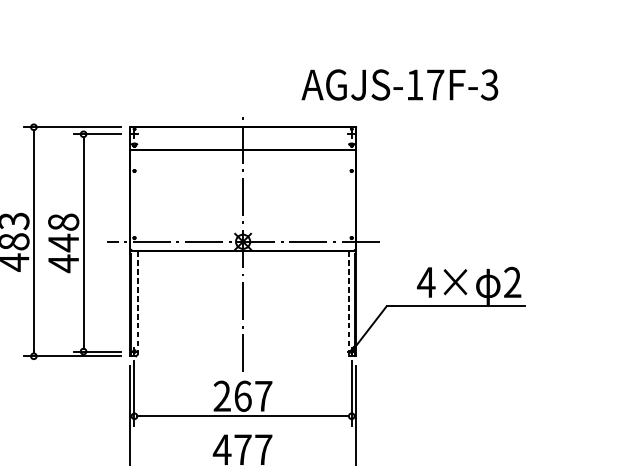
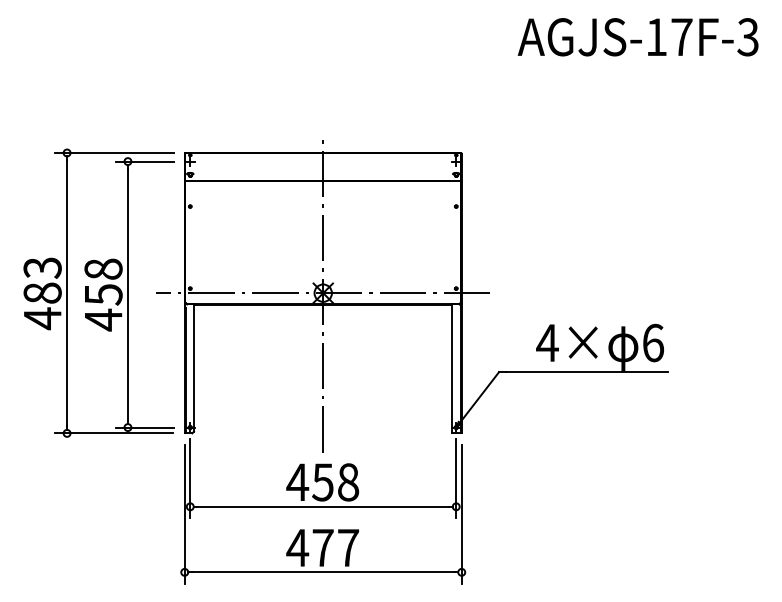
text: (399, 85) -> (637, 37), moved
text: (63, 242) -> (103, 294), 448 -> 458
text: (512, 282) -> (653, 342), 2 -> 6
line: (137, 303) -> (194, 368), dashed -> solid
line: (348, 303) -> (452, 368), dashed -> solid
text: (242, 396) -> (322, 482), 267 -> 458

